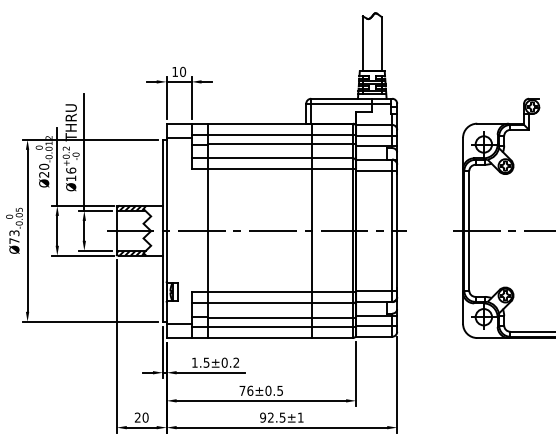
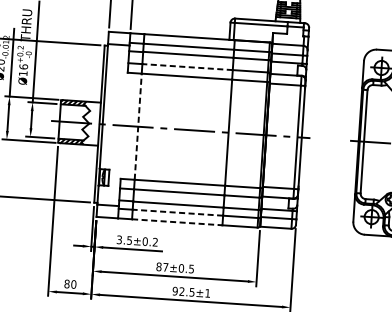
line: (259, 158) -> (187, 67), solid -> dashed
line: (207, 230) -> (138, 126), solid -> dashed
line: (259, 326) -> (177, 212), solid -> dashed
line: (260, 338) -> (177, 222), solid -> dashed
text: (194, 362) -> (119, 239), 1.5±0.2 -> 3.5±0.2
text: (246, 390) -> (162, 266), 76±0.5 -> 87±0.5
text: (137, 417) -> (66, 283), 20 -> 80

